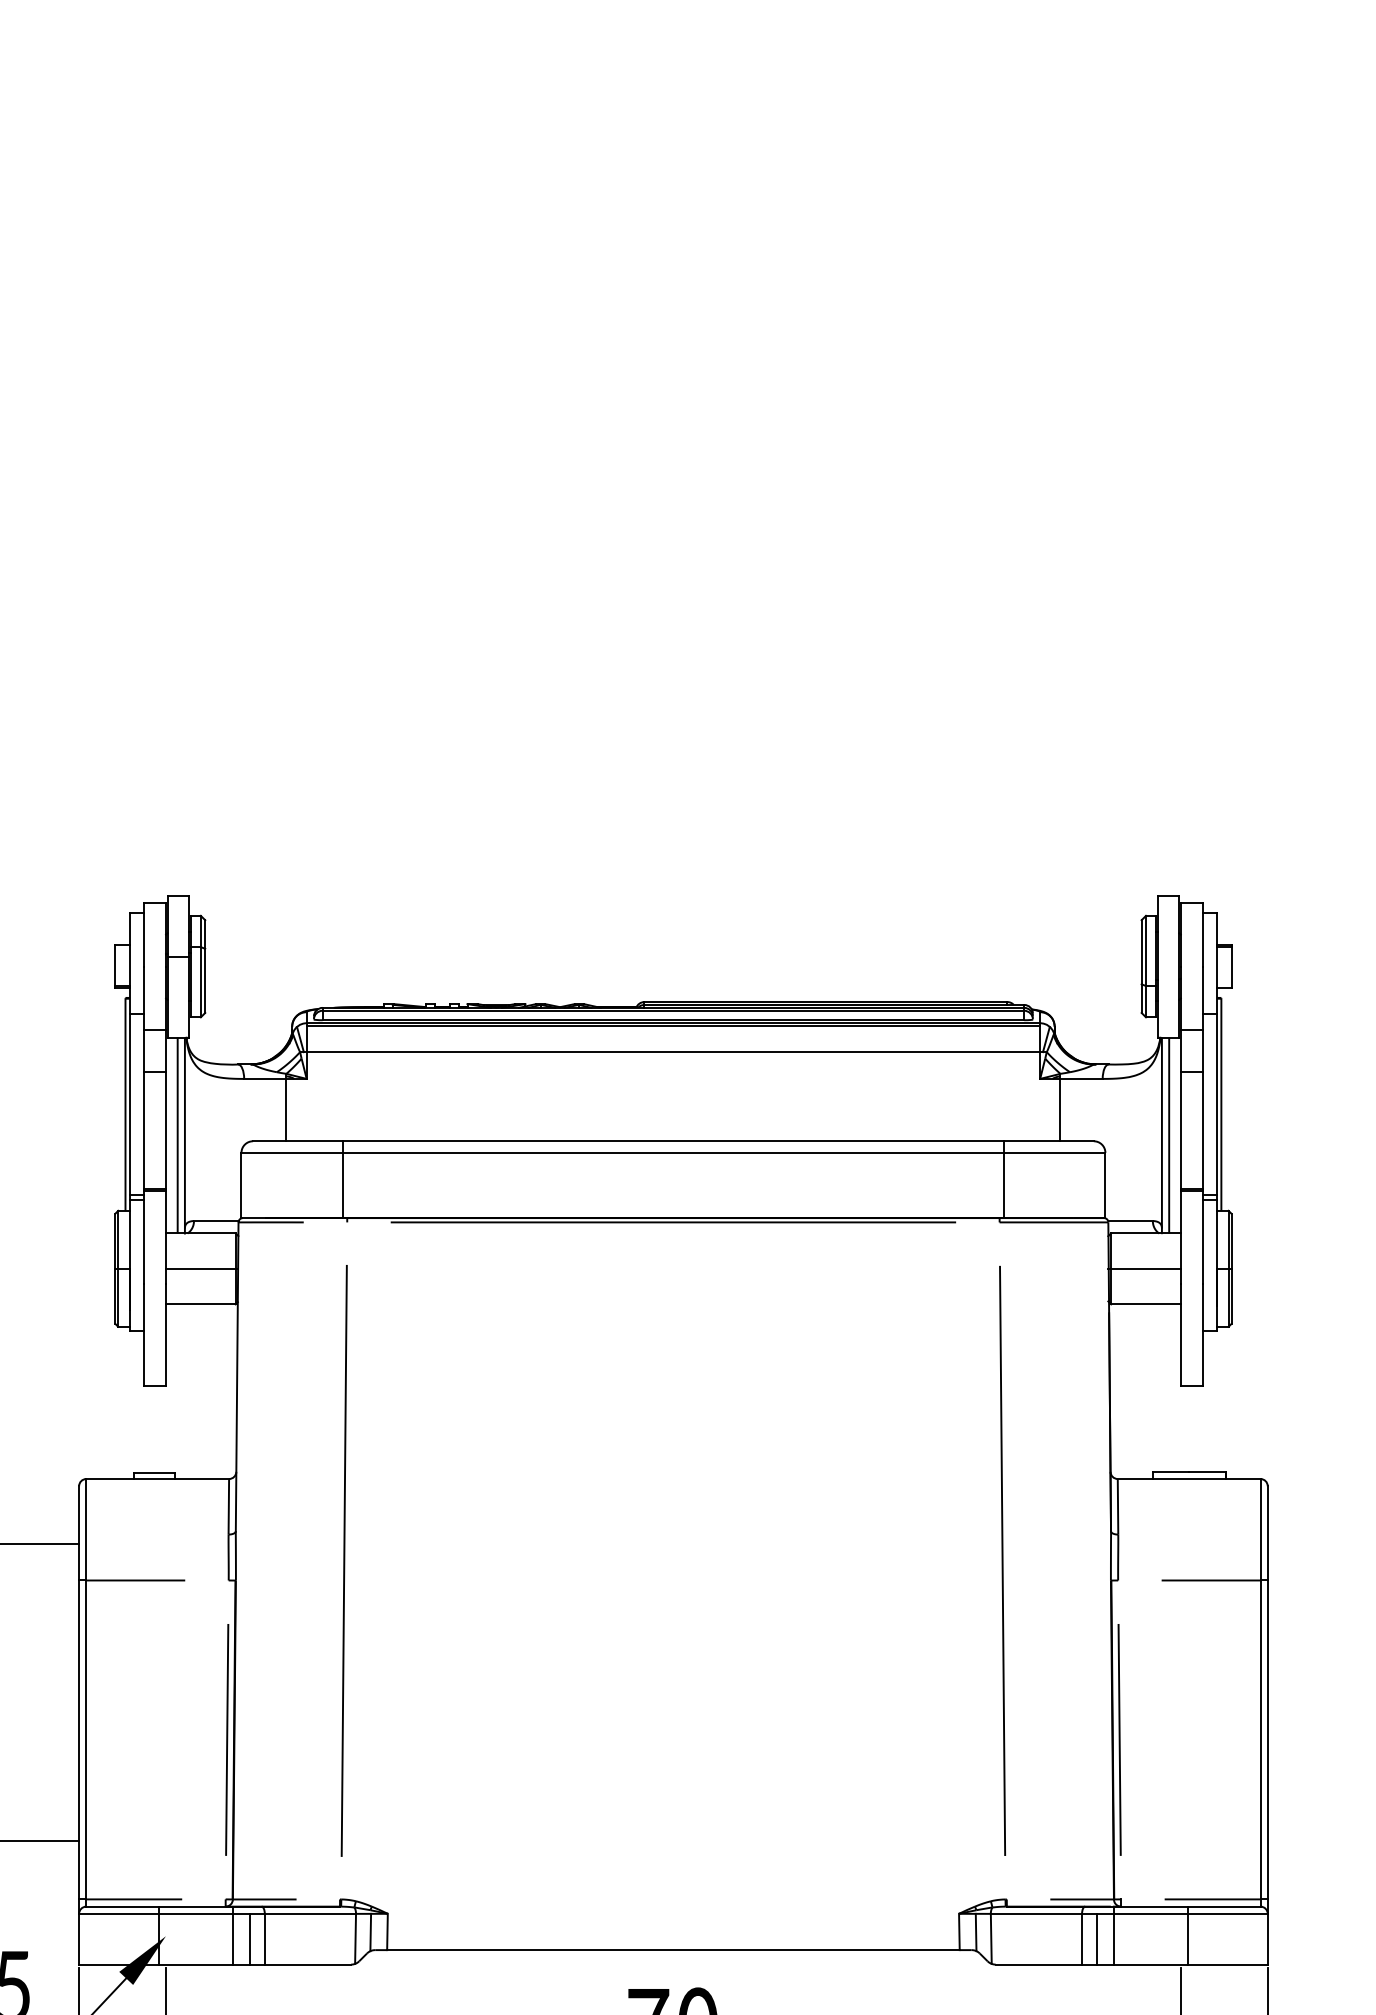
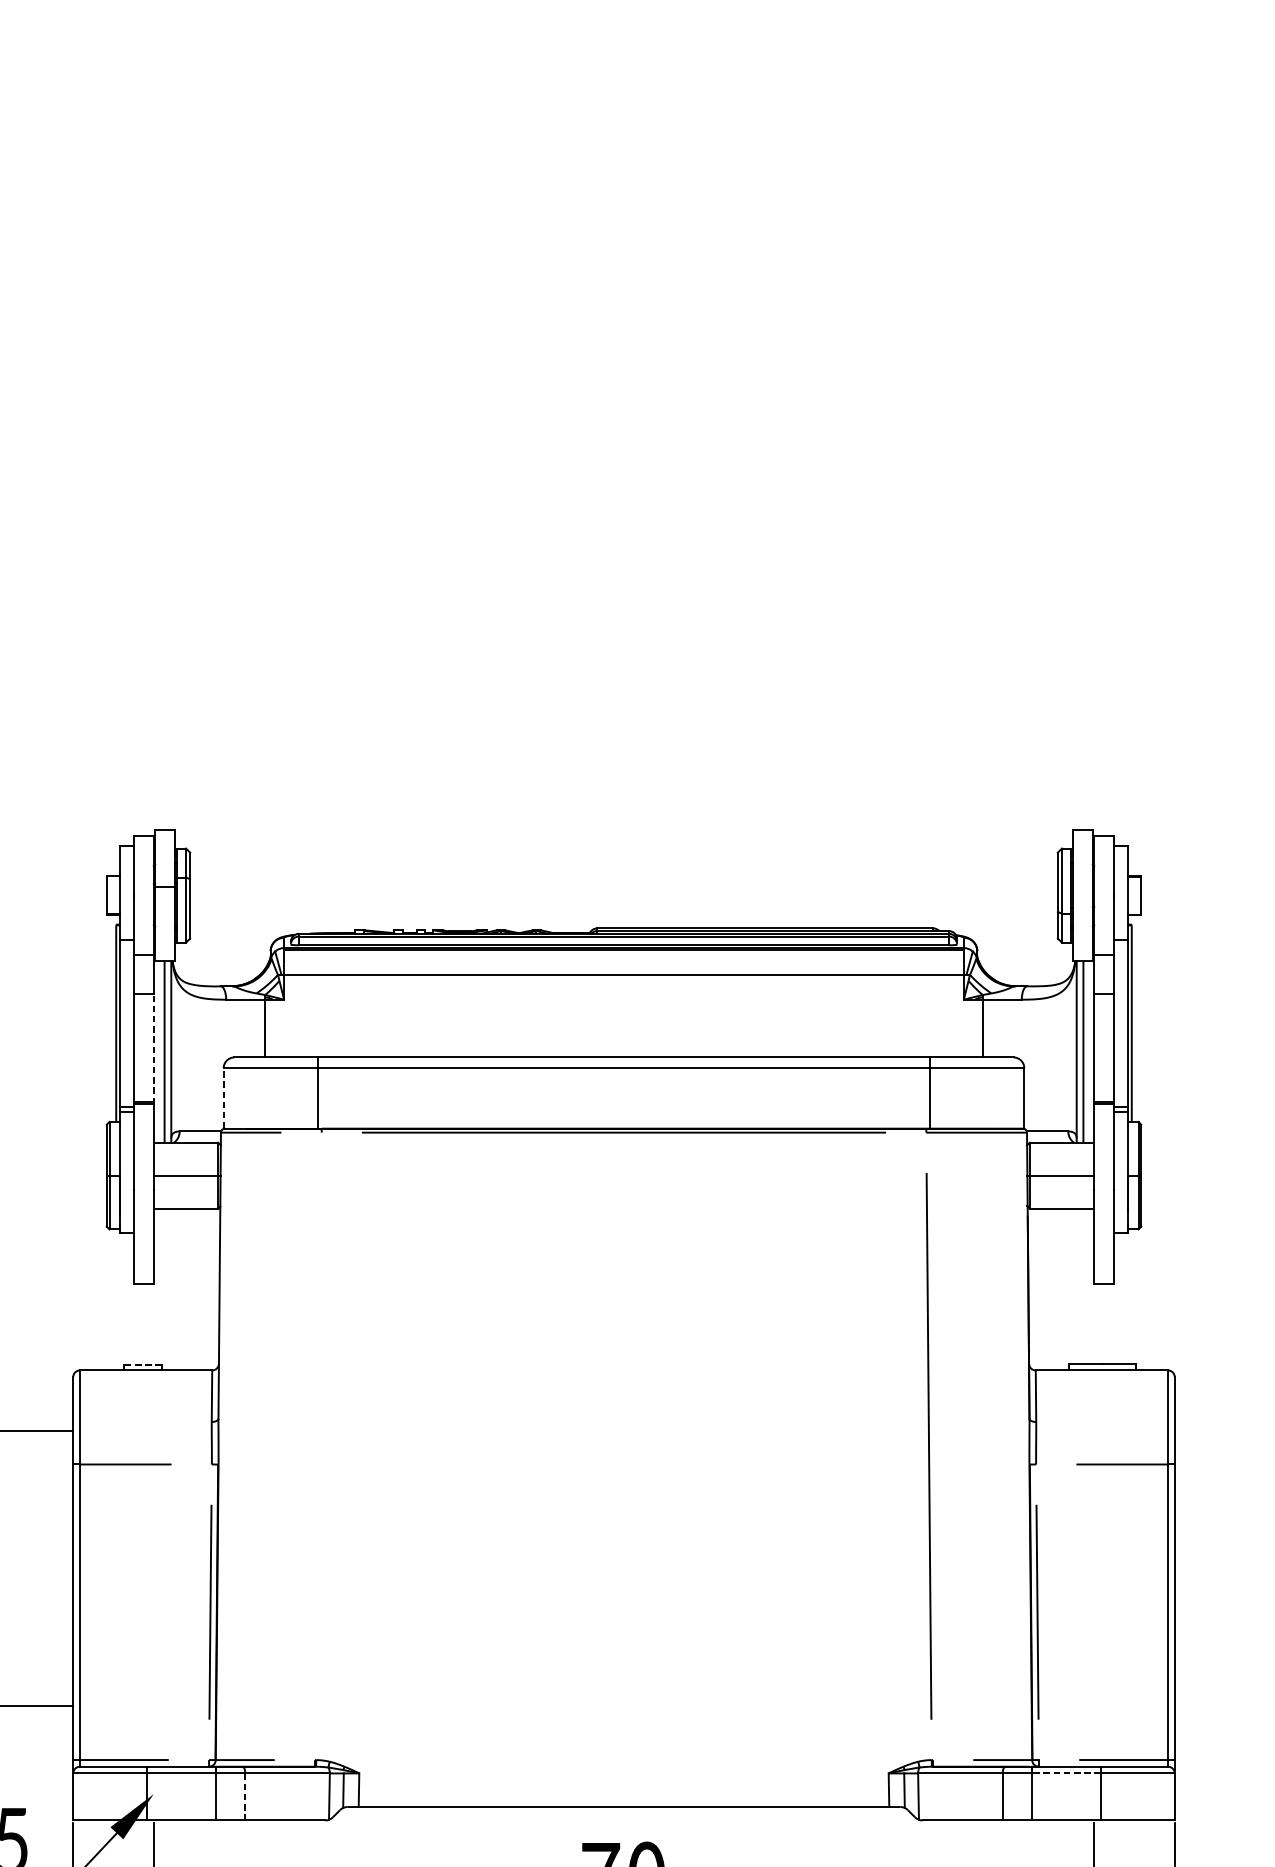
line: (166, 1131) -> (154, 1048), solid -> dashed
line: (241, 1185) -> (223, 1098), solid -> dashed
line: (154, 1473) -> (143, 1365), solid -> dashed
line: (343, 1560) -> (318, 1445), removed
line: (1150, 1913) -> (1066, 1773), solid -> dashed
line: (249, 1938) -> (231, 1796), removed
line: (1097, 1938) -> (1016, 1796), removed
line: (264, 1939) -> (245, 1797), solid -> dashed

